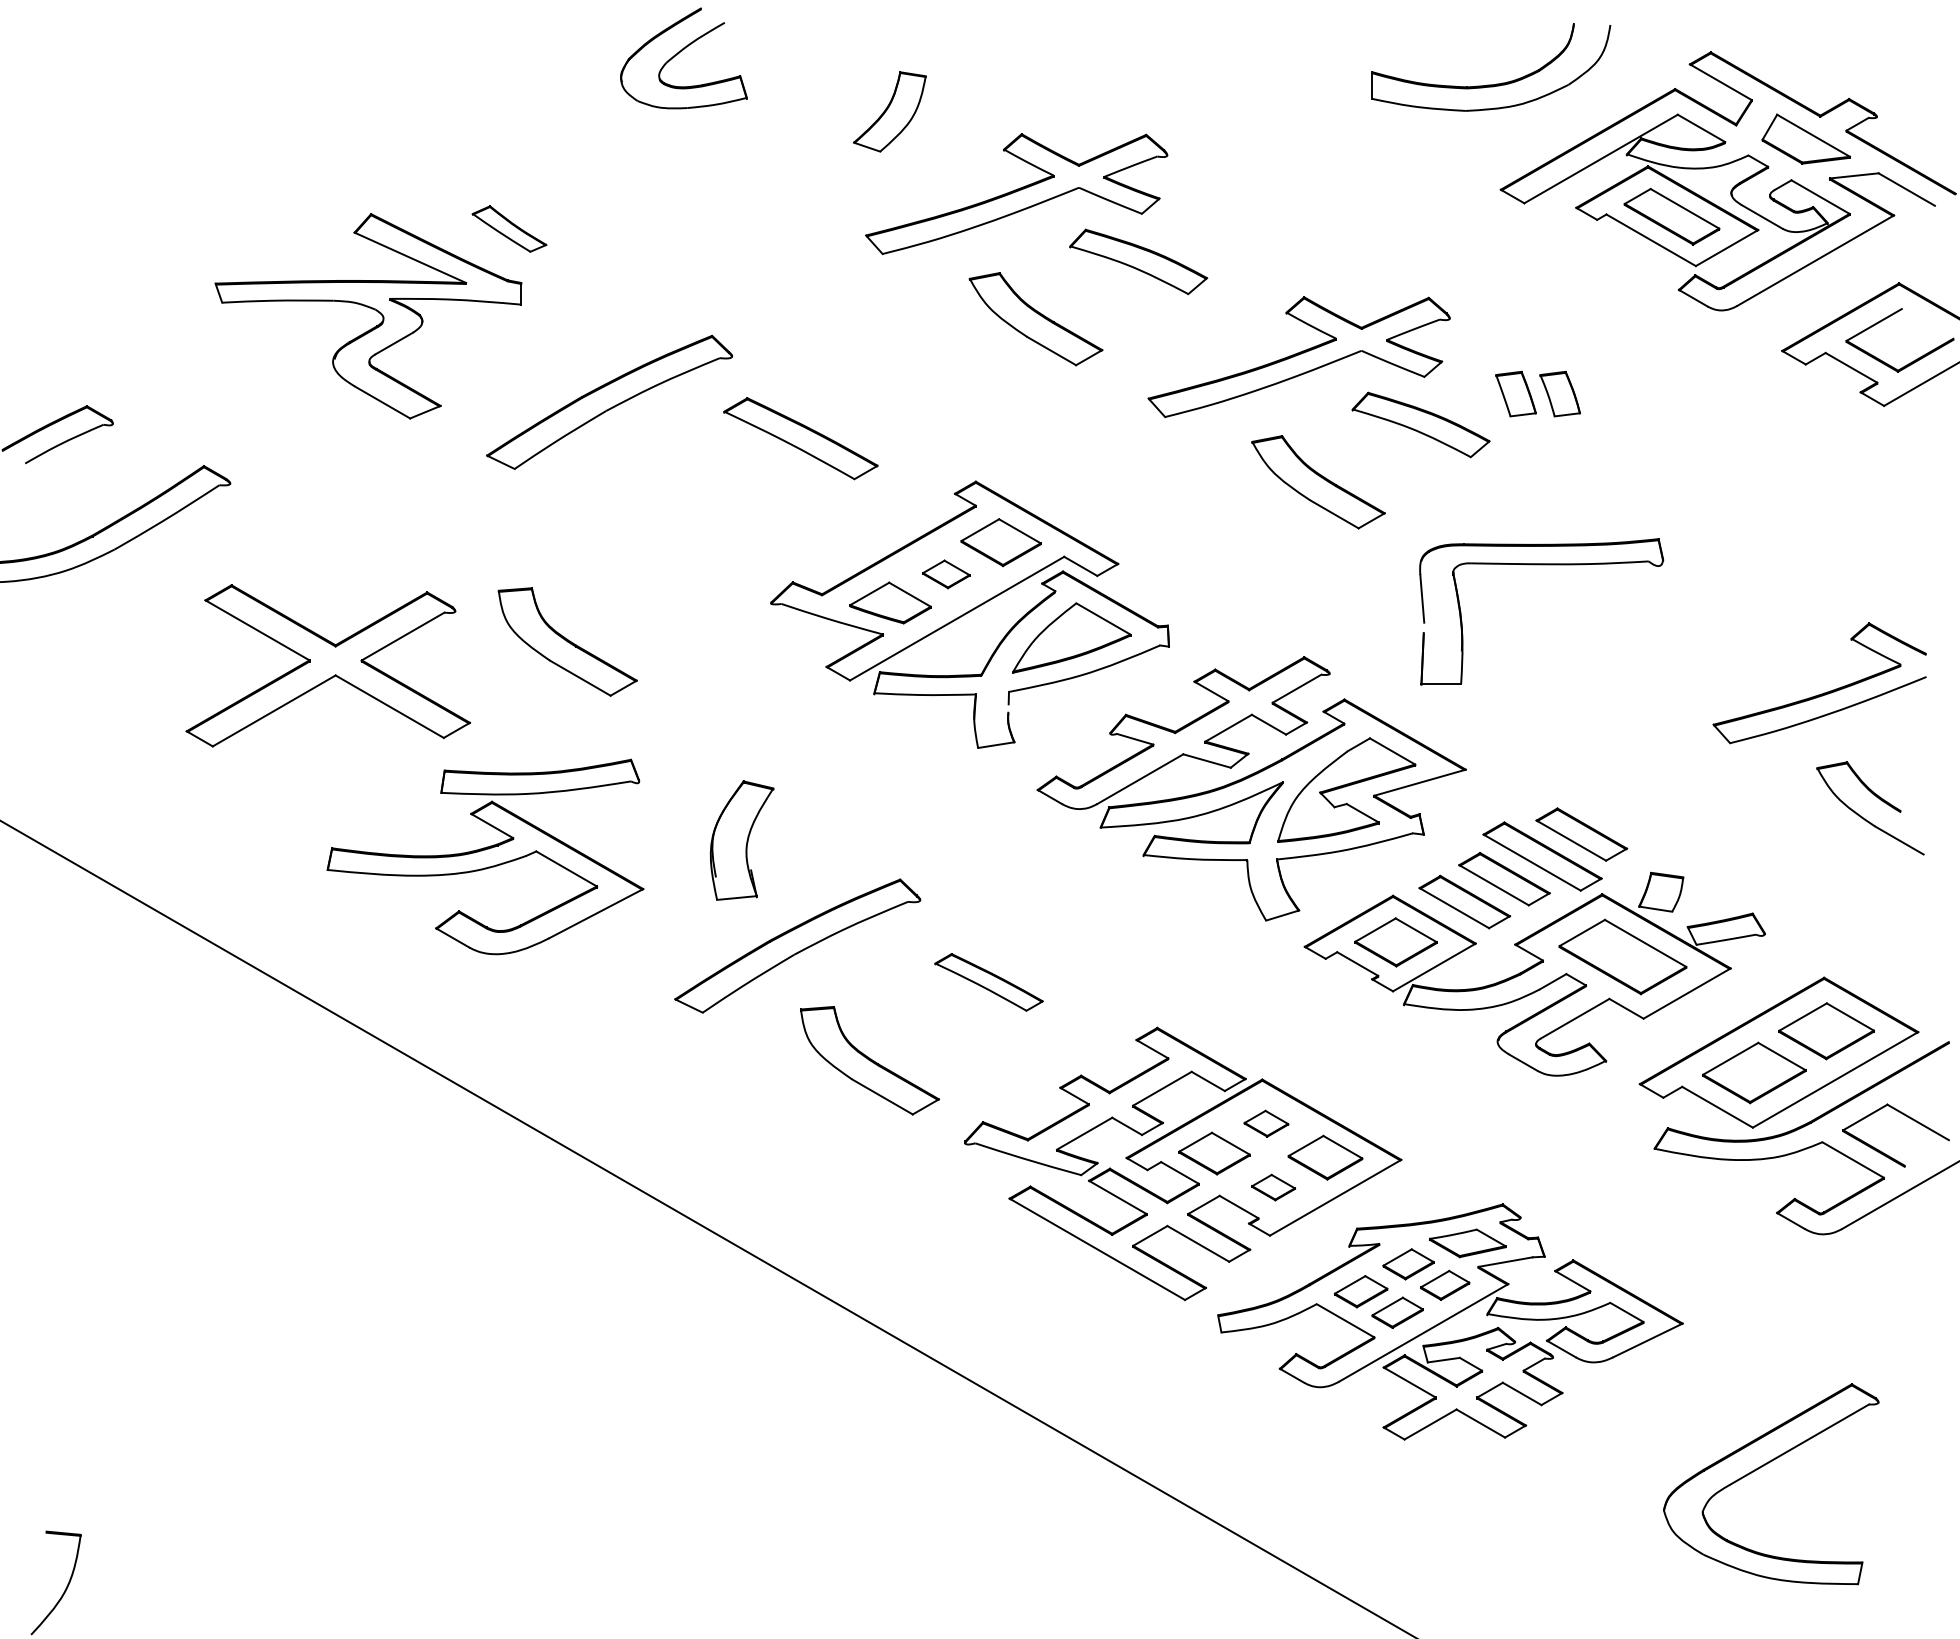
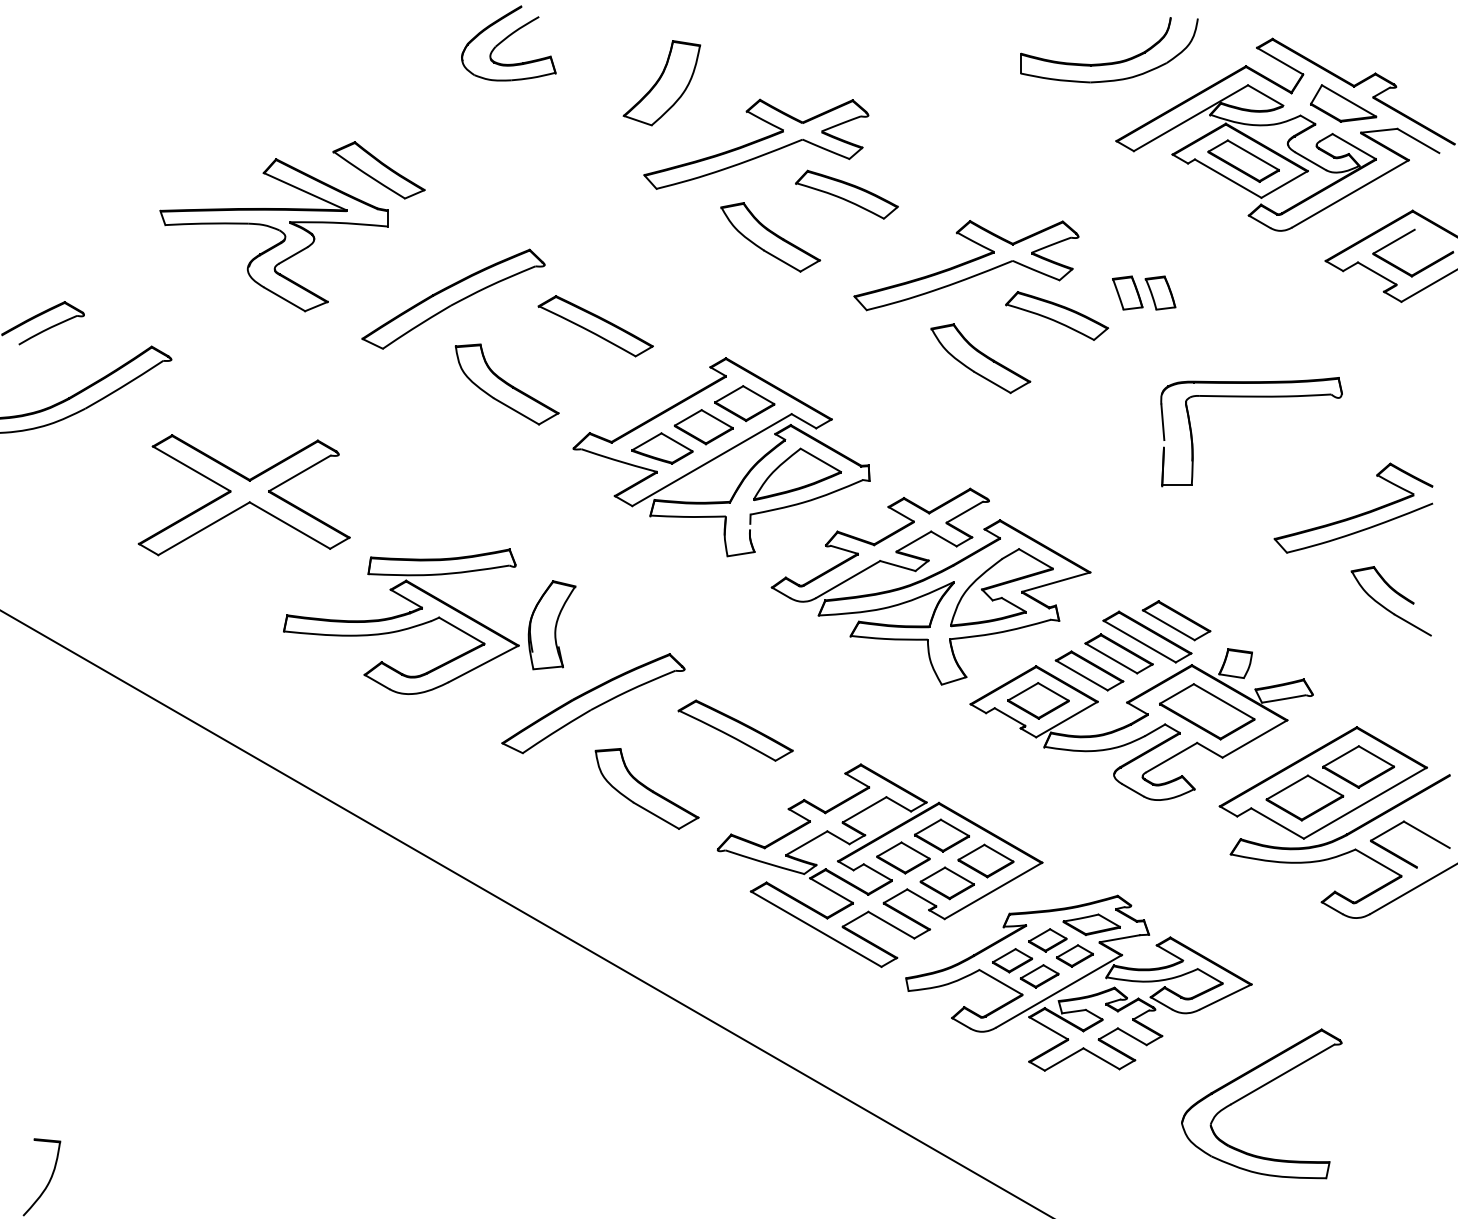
part: (889, 111) -> (661, 82), size x1.43
part: (509, 228) -> (379, 169), size x1.67
part: (1541, 565) -> (1251, 397), moved
part: (946, 574) -> (704, 427), size x1.67
part: (567, 641) -> (506, 384), moved
part: (485, 856) -> (401, 621), moved
part: (988, 982) -> (735, 730), size x1.43
part: (1266, 1123) -> (942, 835), size x1.67
part: (1273, 1187) -> (947, 883), size x1.67
part: (1762, 1467) -> (1255, 1091), moved

